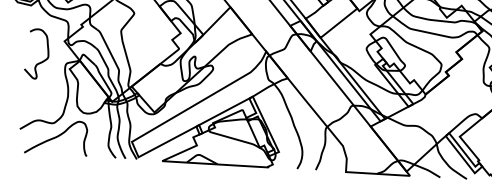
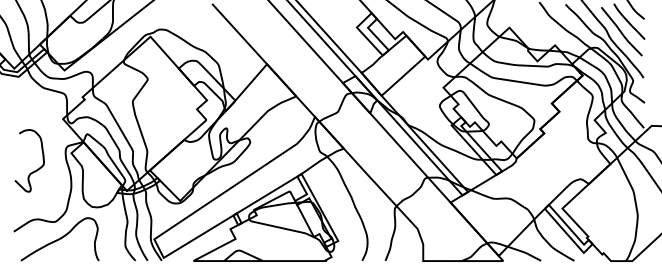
curve: (40, 61) -> (34, 170), moved

